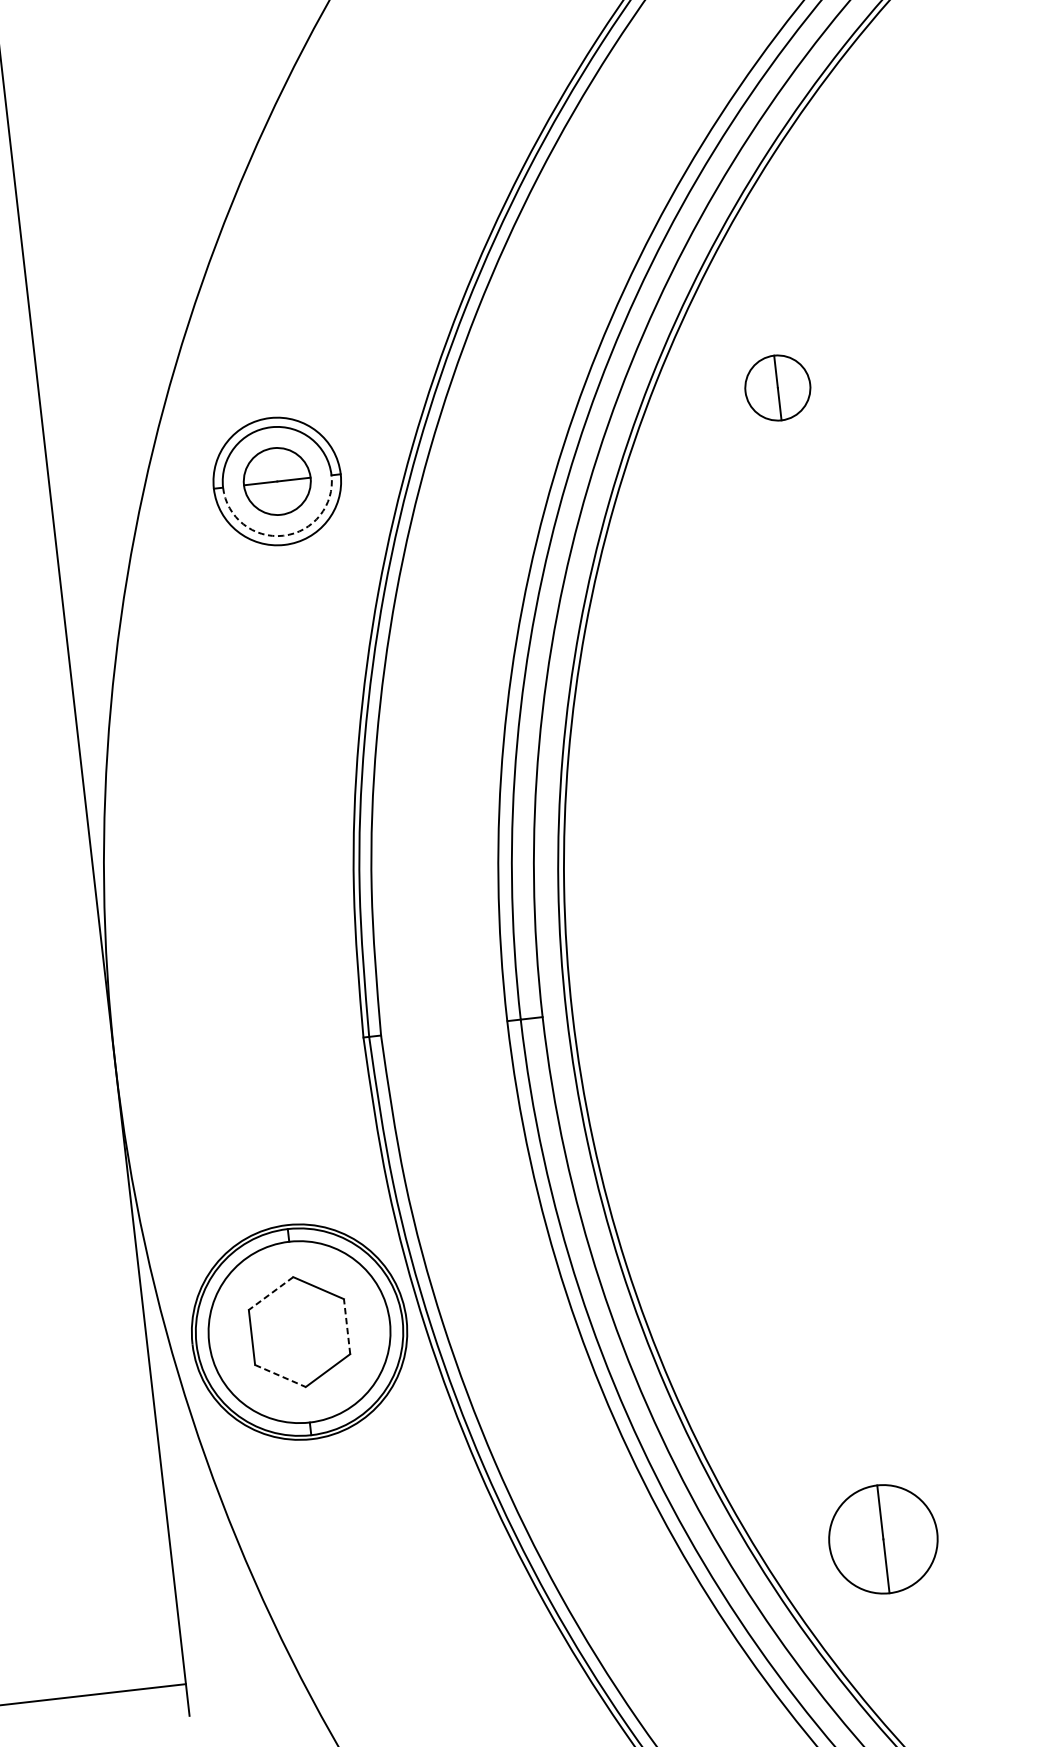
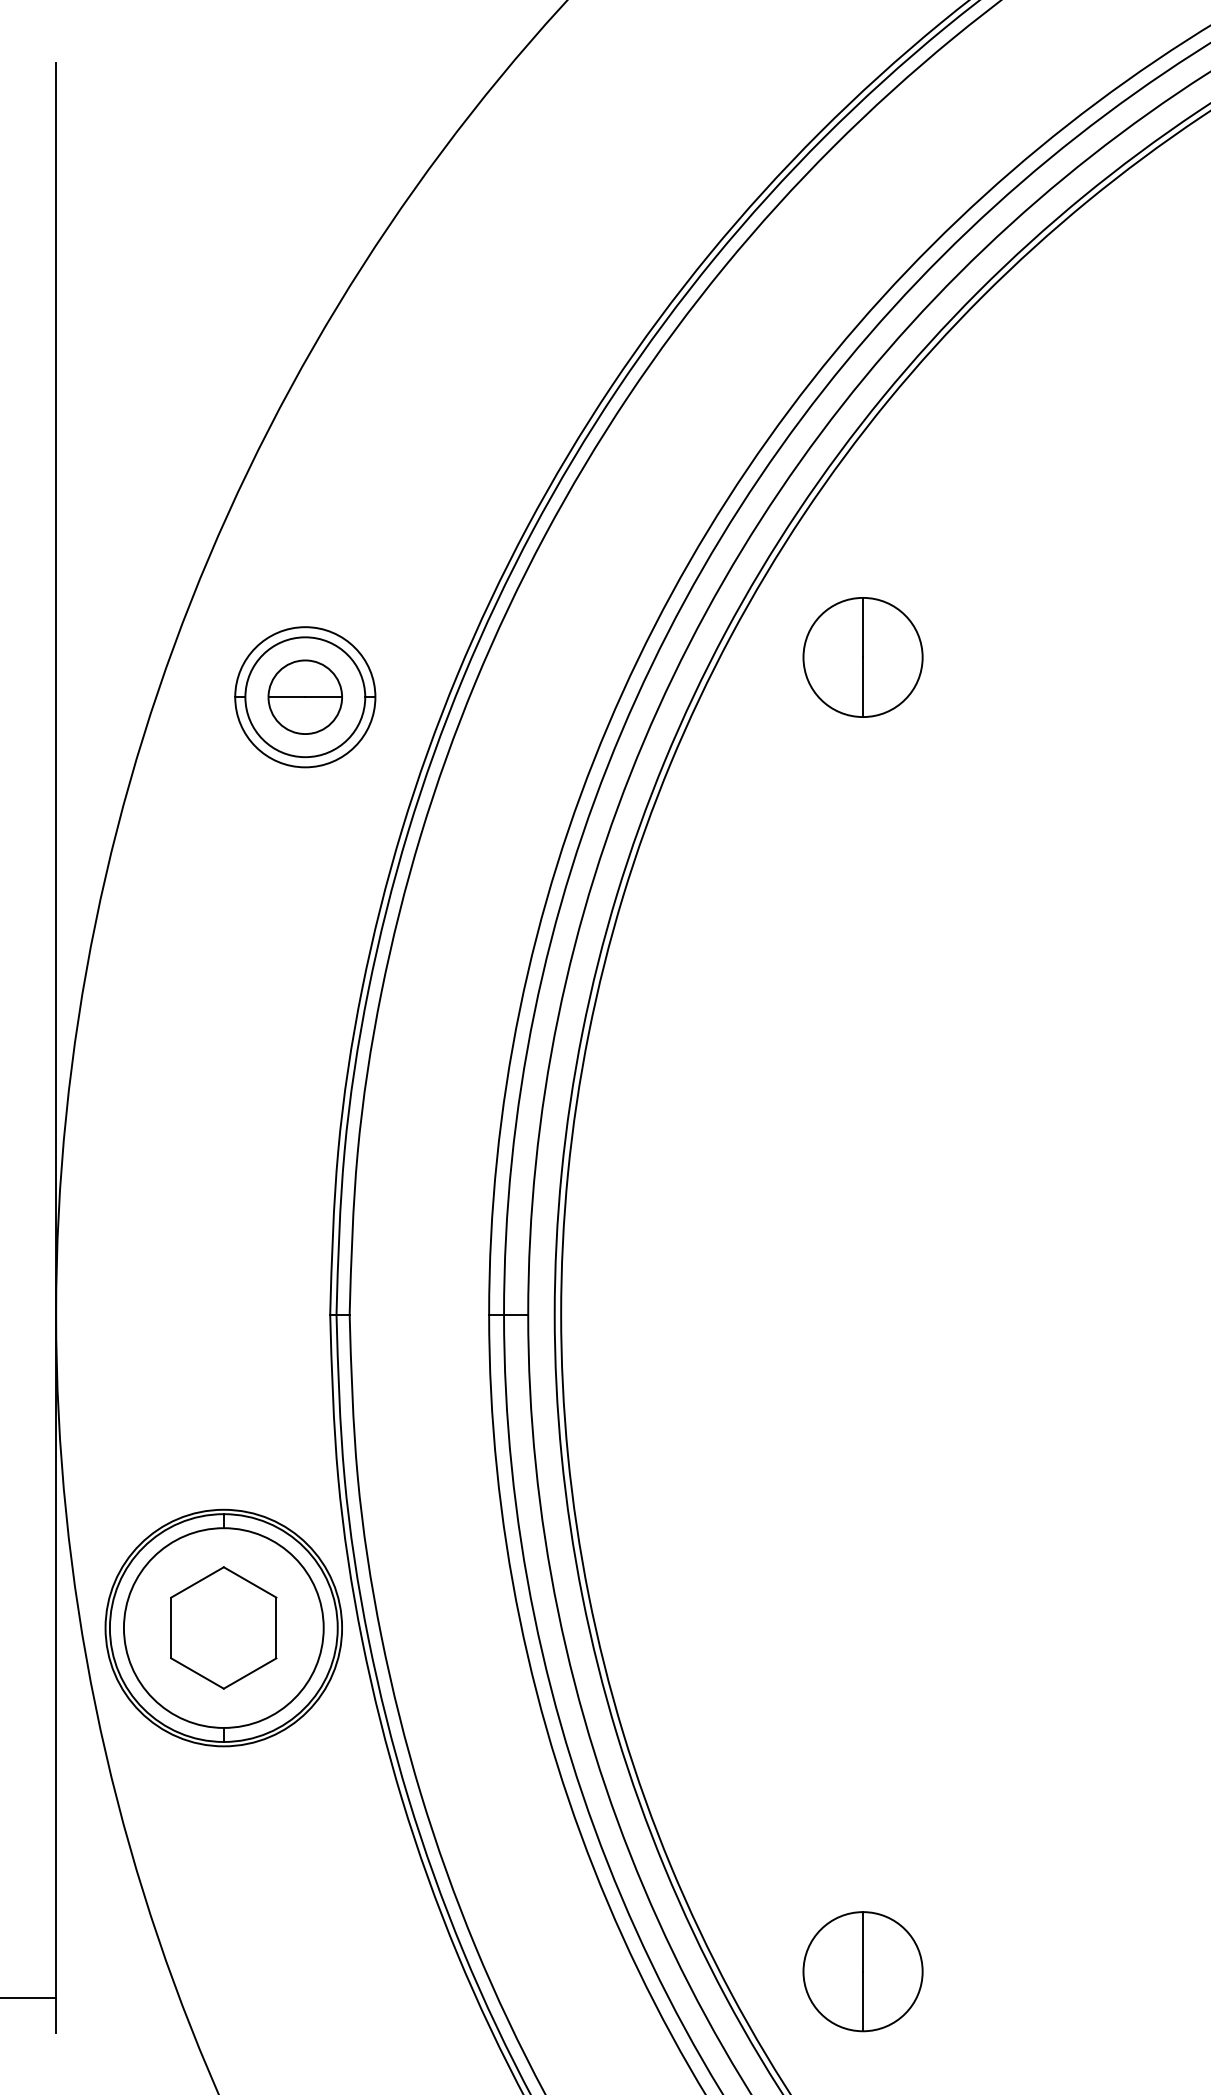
part: (777, 388) -> (862, 657), size x1.67
arc: (283, 536) -> (305, 757), dashed -> solid
line: (271, 1293) -> (197, 1582), dashed -> solid
line: (347, 1326) -> (276, 1627), dashed -> solid
line: (280, 1375) -> (197, 1673), dashed -> solid
part: (882, 1539) -> (862, 1971), moved

